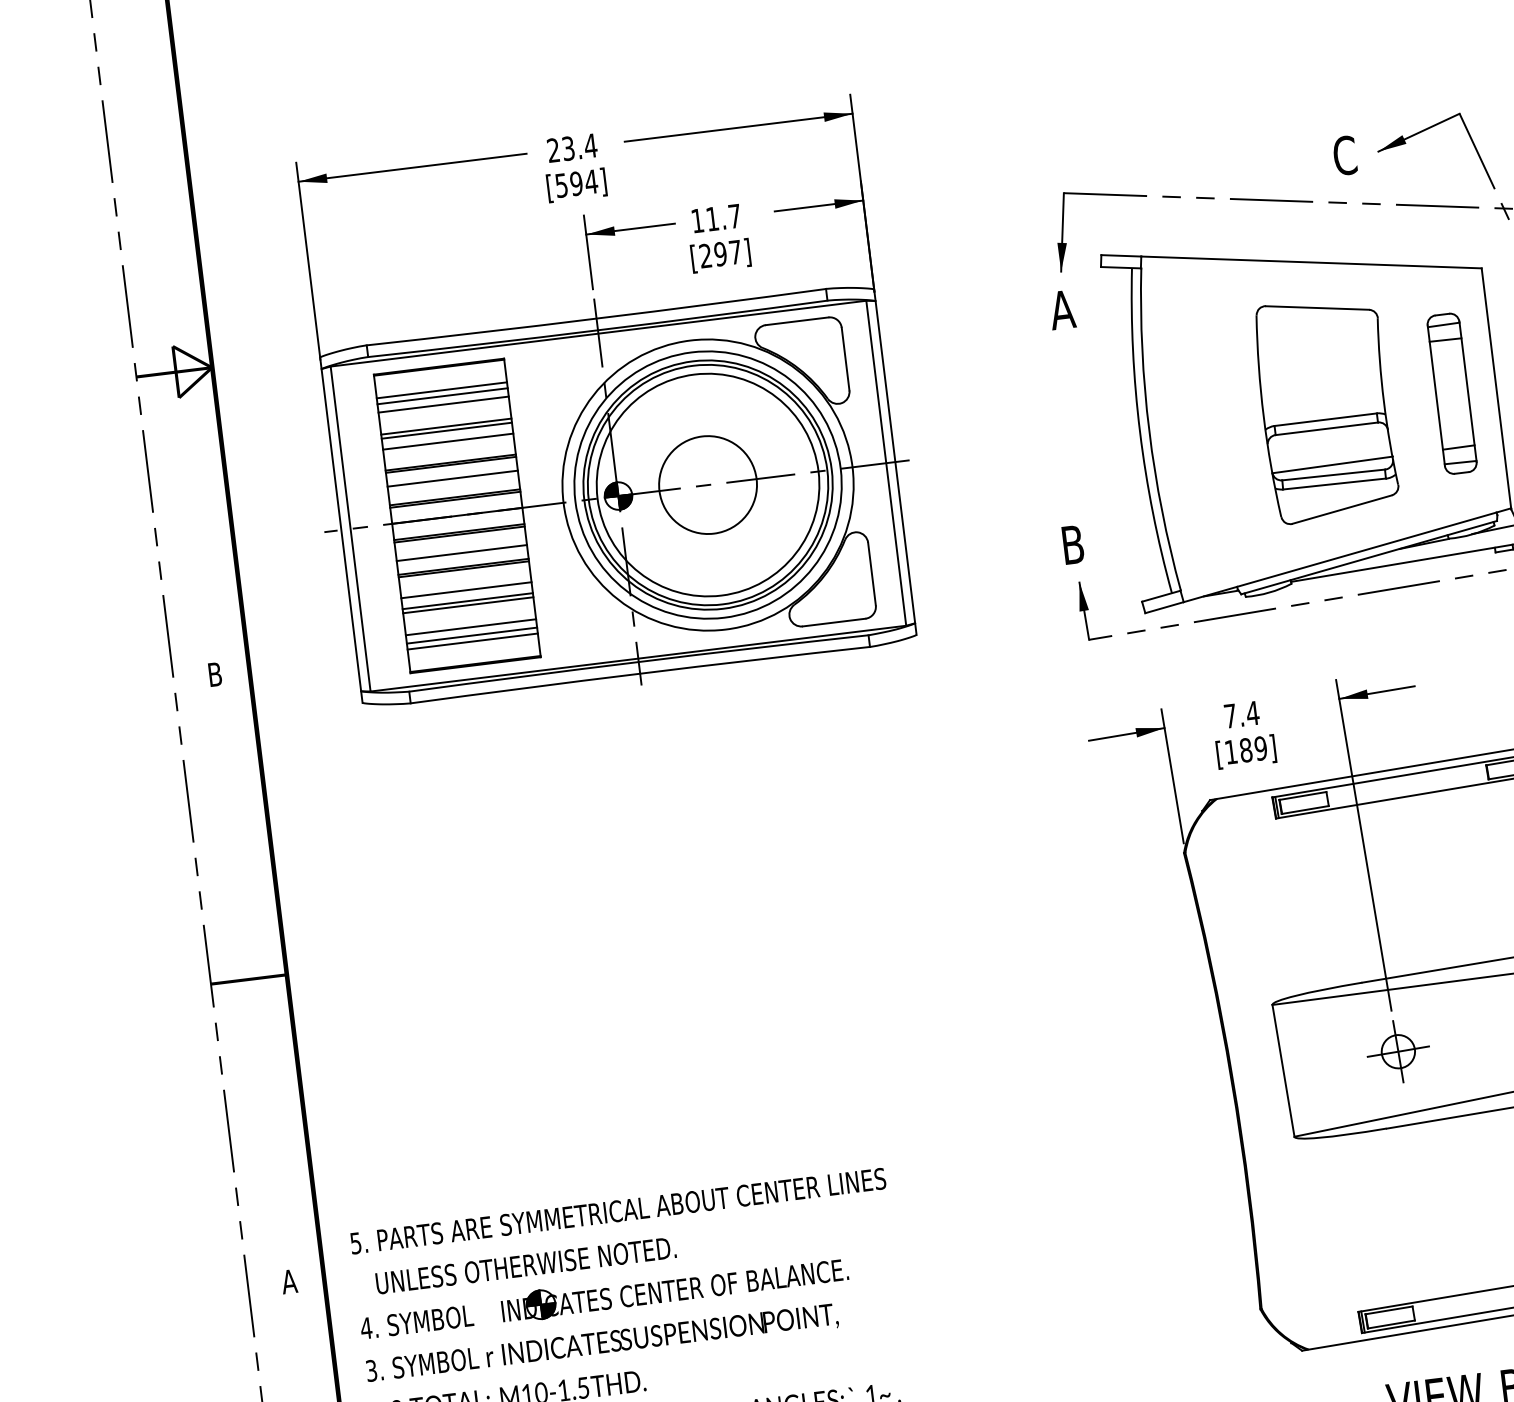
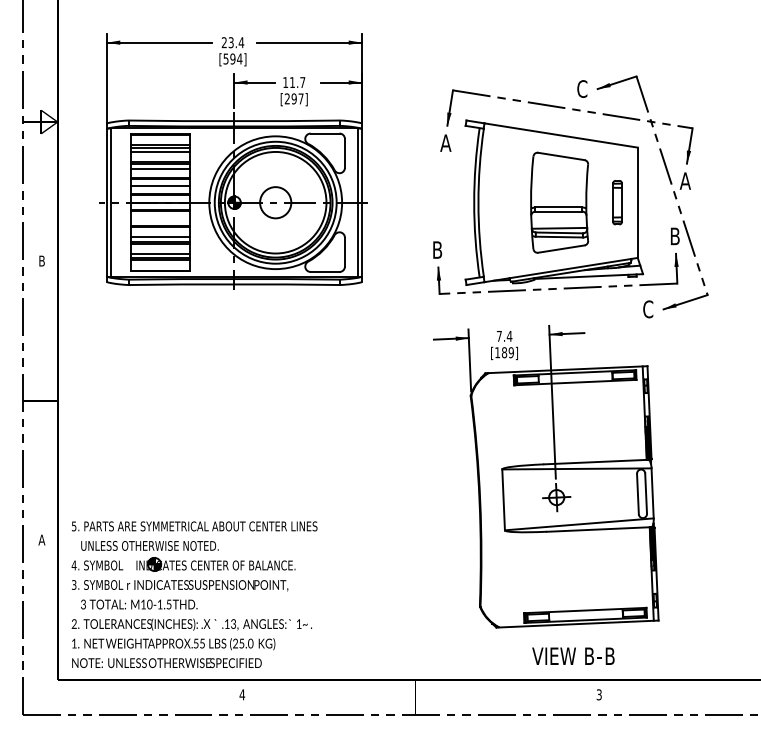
part: (1451, 393) -> (617, 202), size x0.6
circle: (707, 484) -> (275, 202), size x0.7
line: (461, 552) -> (160, 219), removed

